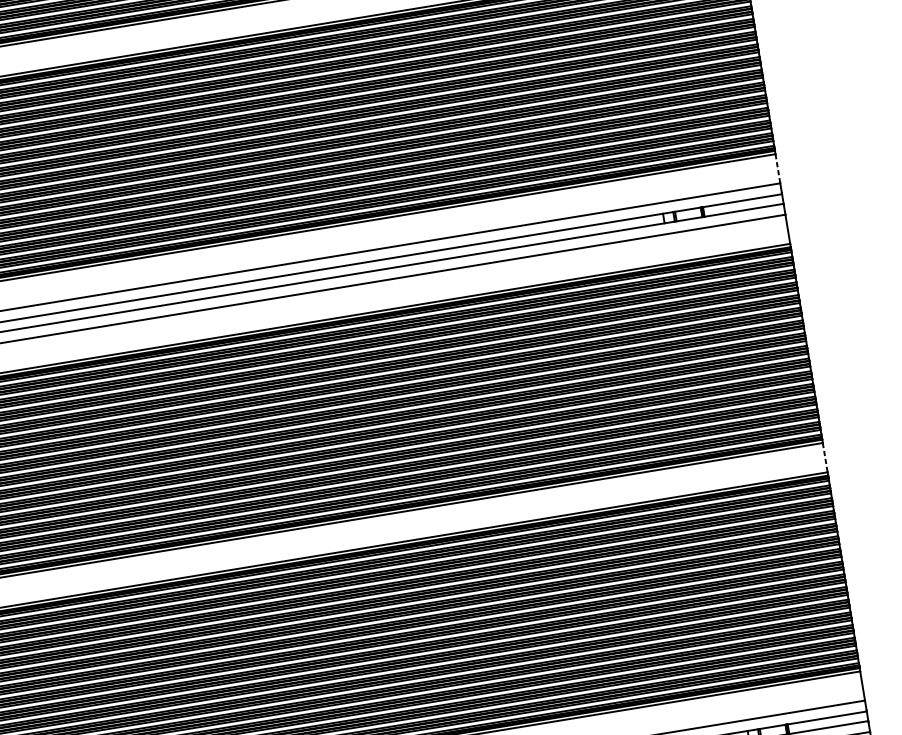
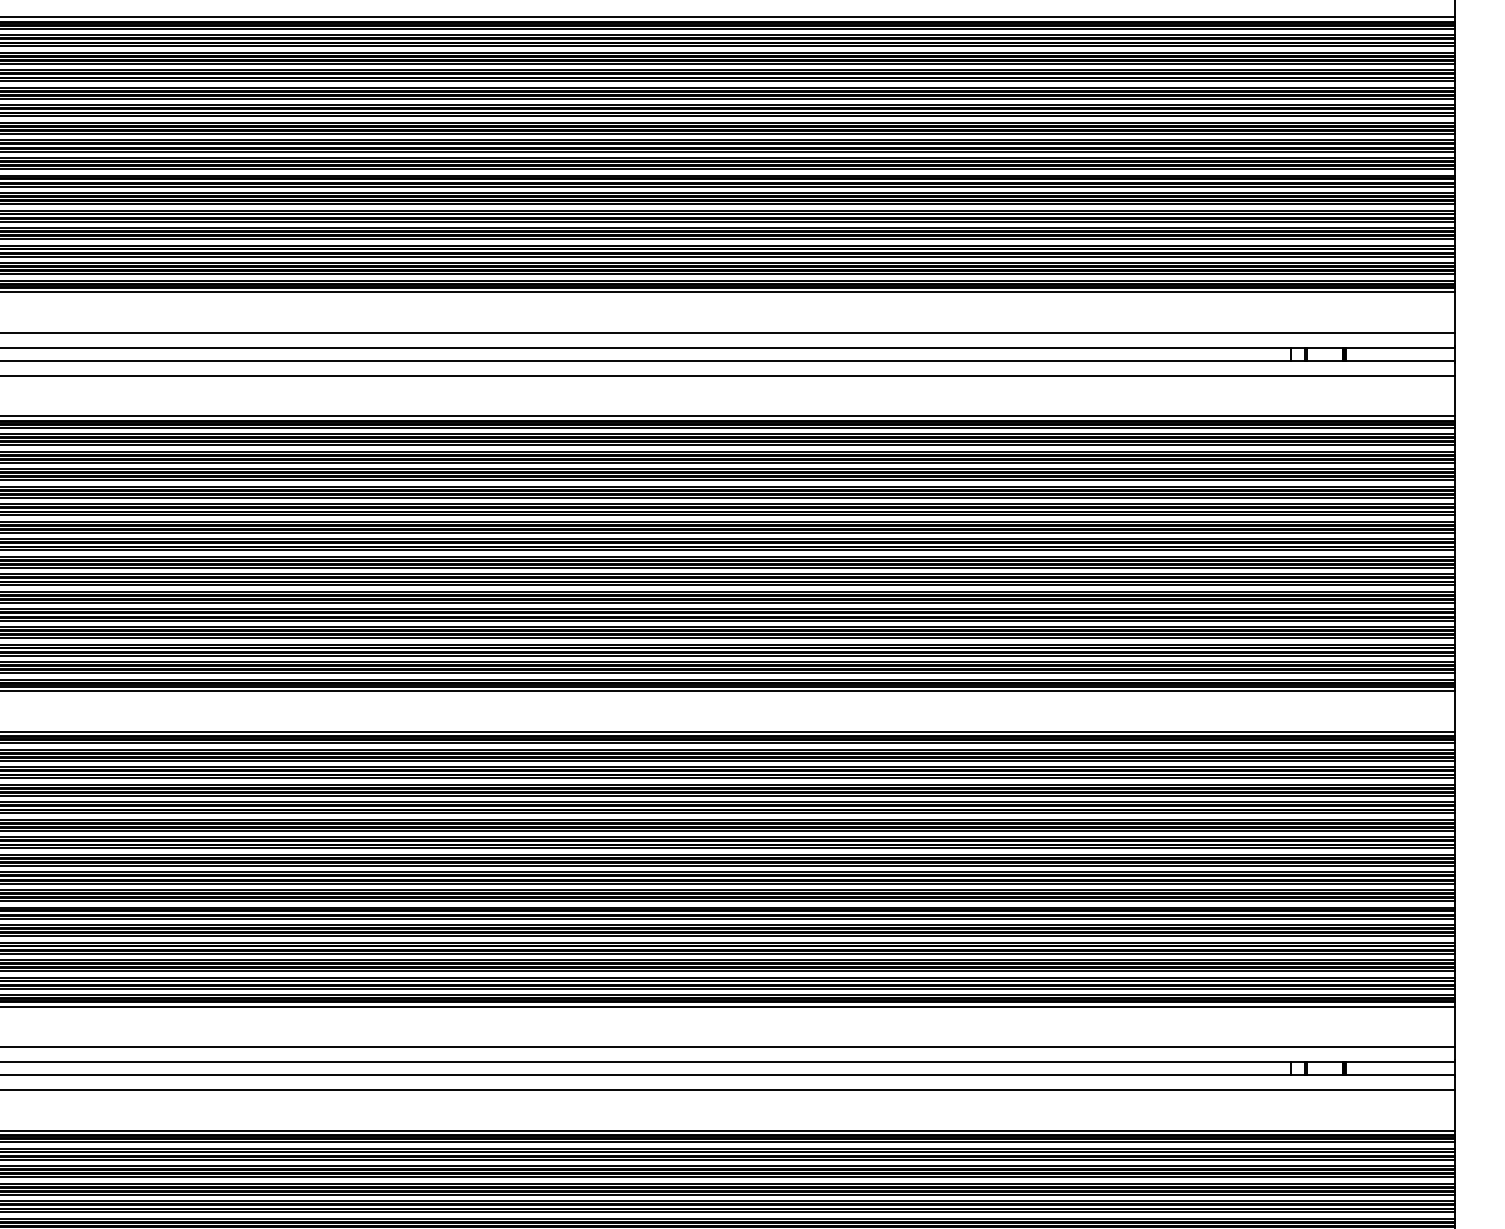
line: (778, 168) -> (1455, 312), dashed -> solid
line: (825, 457) -> (1455, 711), dashed -> solid

